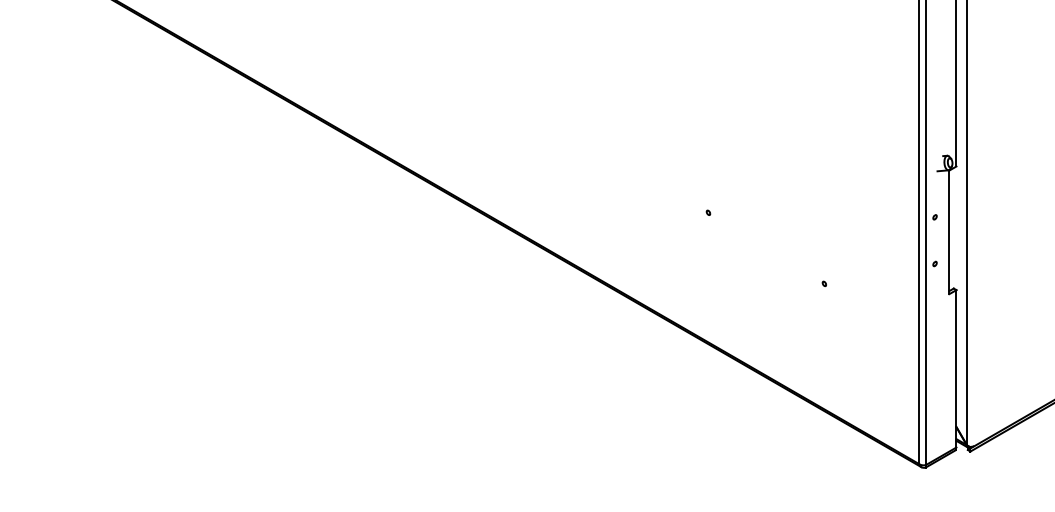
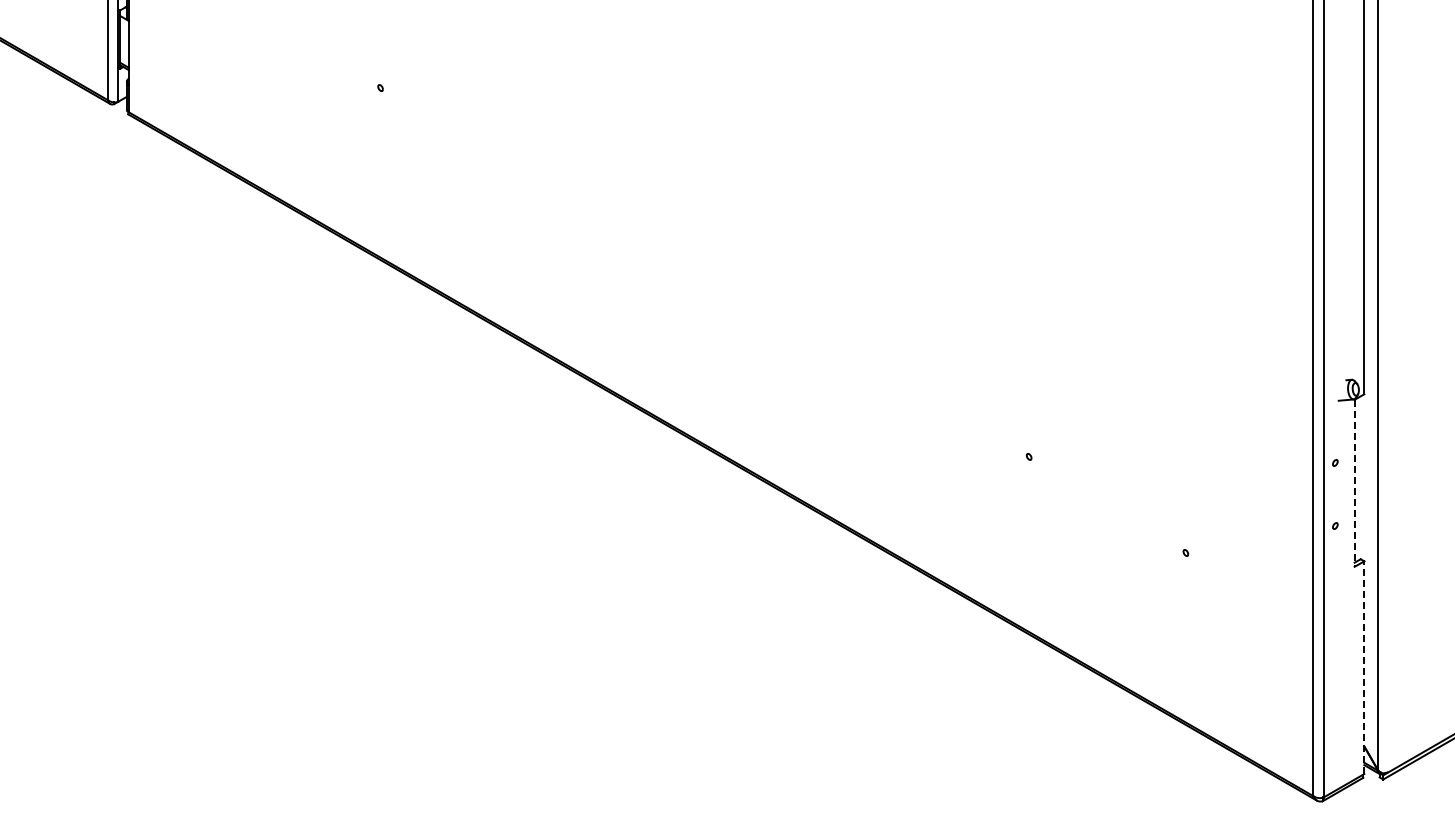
line: (949, 232) -> (1354, 483), solid -> dashed
line: (956, 368) -> (1364, 667), solid -> dashed

